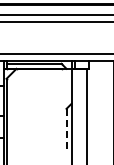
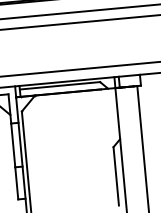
line: (66, 128) -> (116, 175), dashed -> solid

